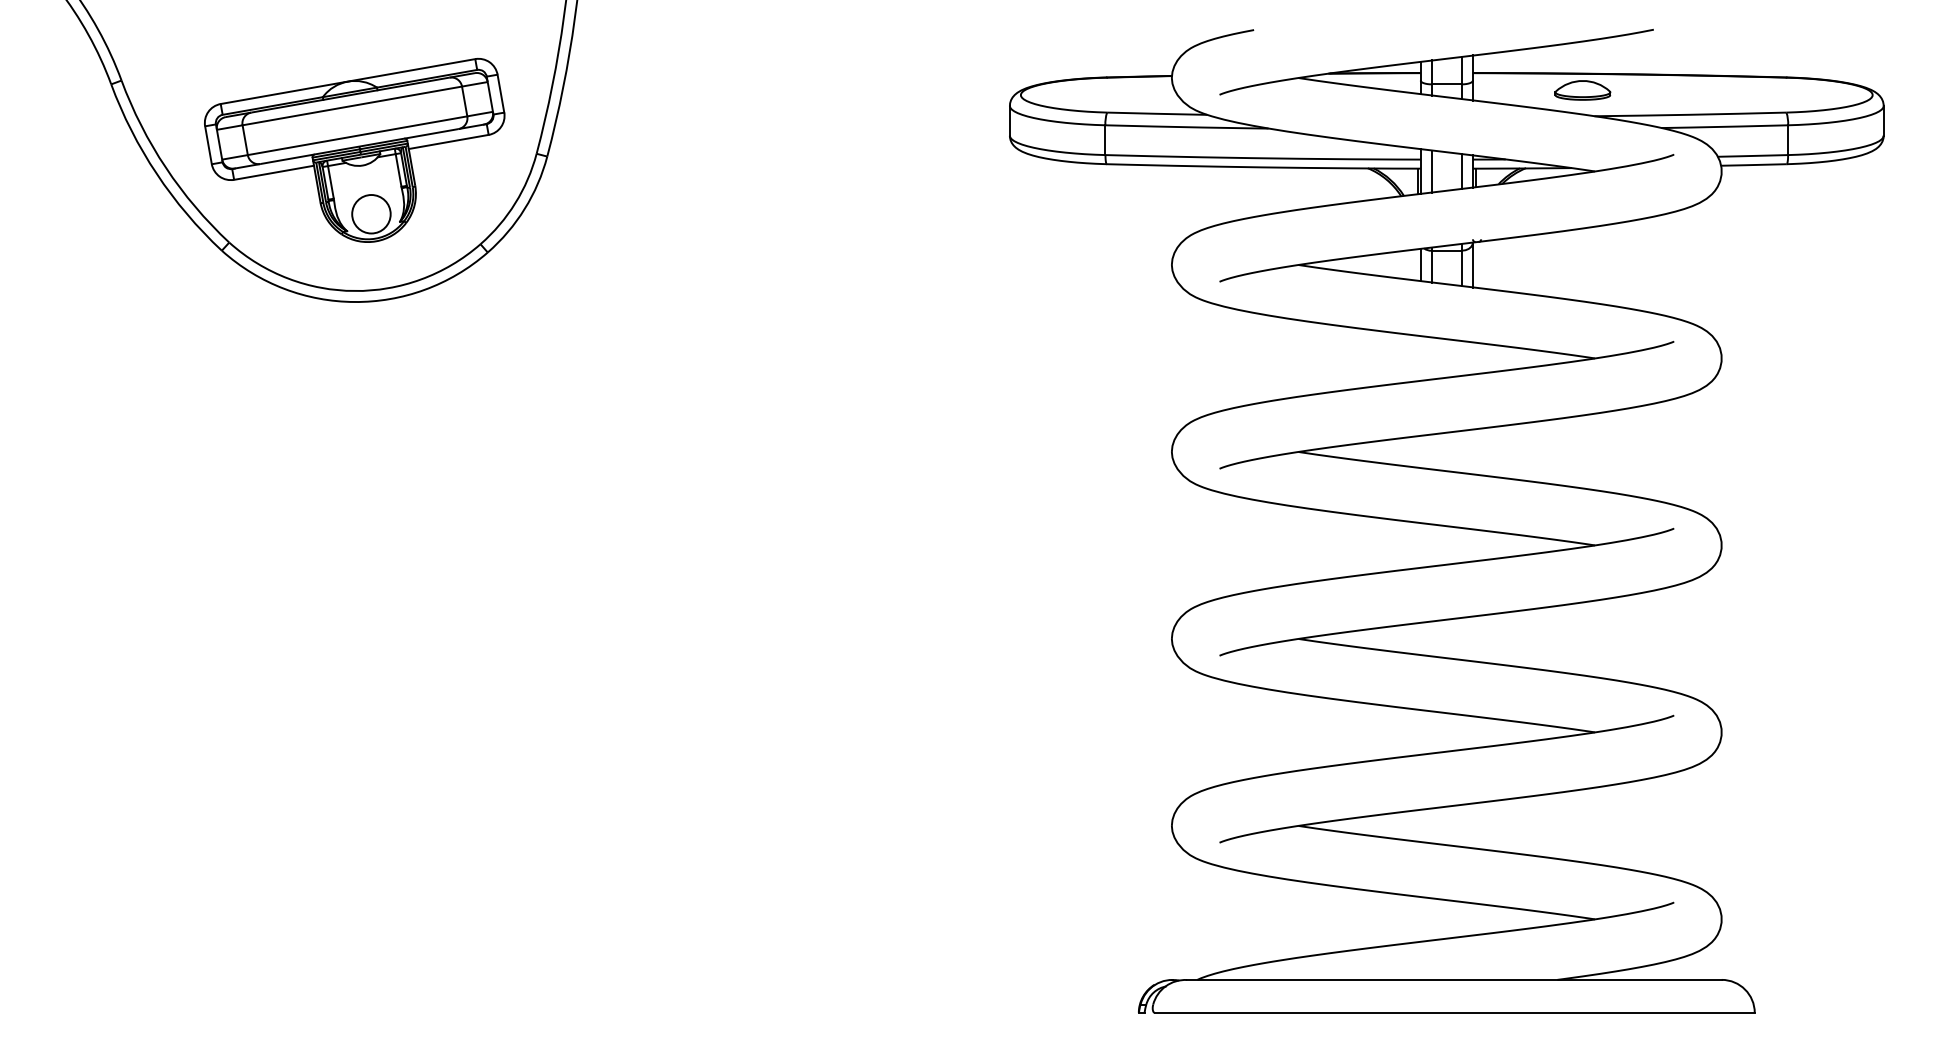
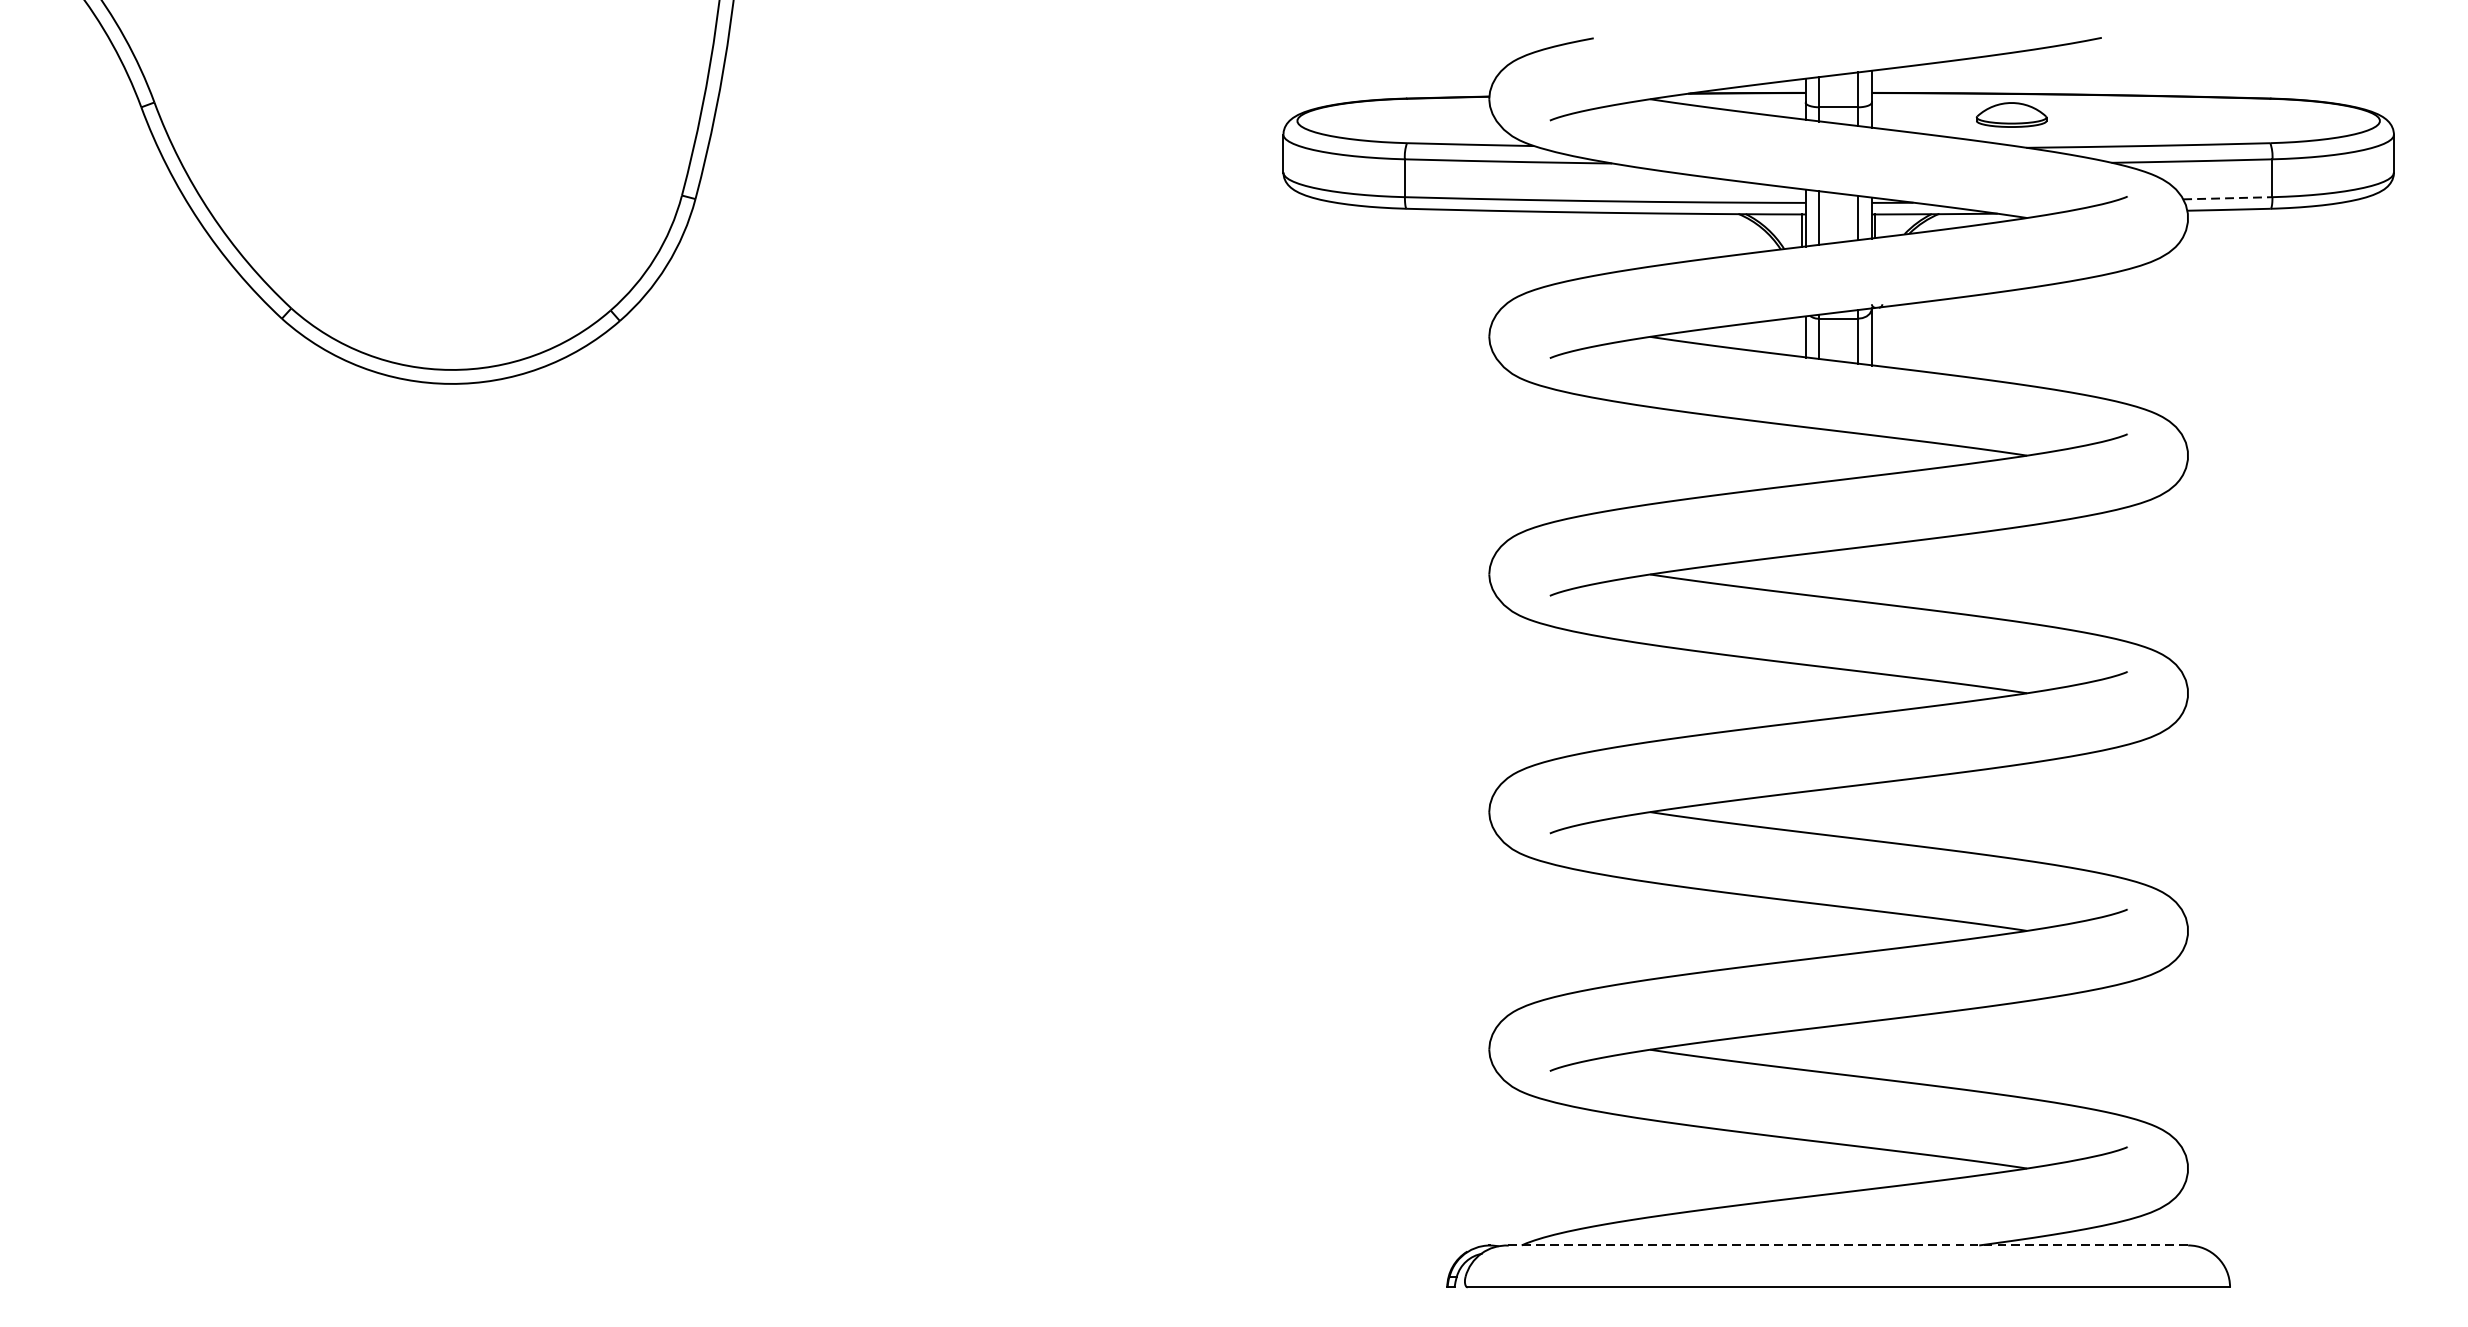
part: (354, 150) -> (450, 191), removed
line: (1752, 155) -> (2227, 197), solid -> dashed
line: (1453, 979) -> (1847, 1244), solid -> dashed

